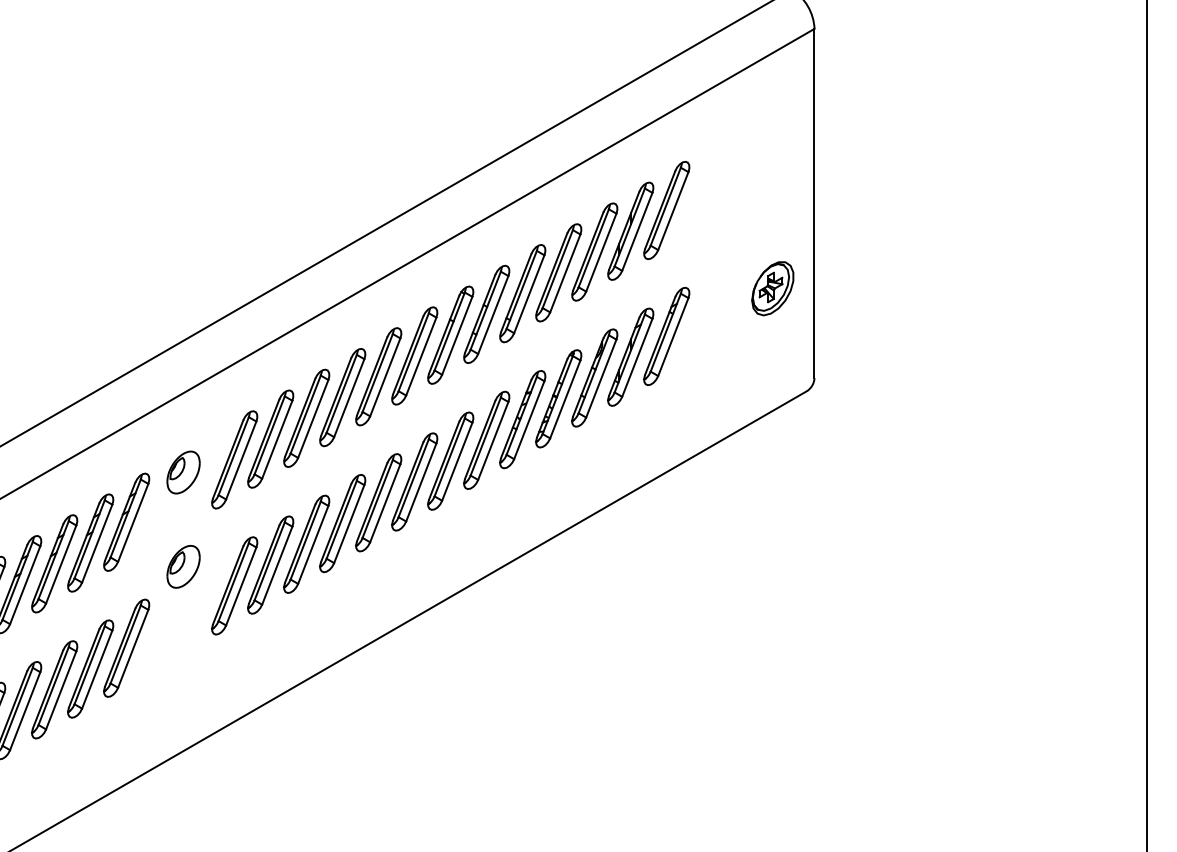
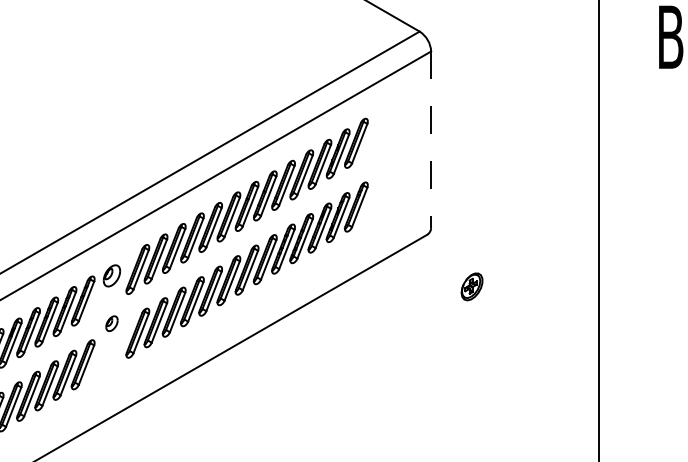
line: (815, 204) -> (431, 140), solid -> dashed
part: (771, 287) -> (471, 286), moved
part: (182, 566) -> (111, 323), size x0.7

